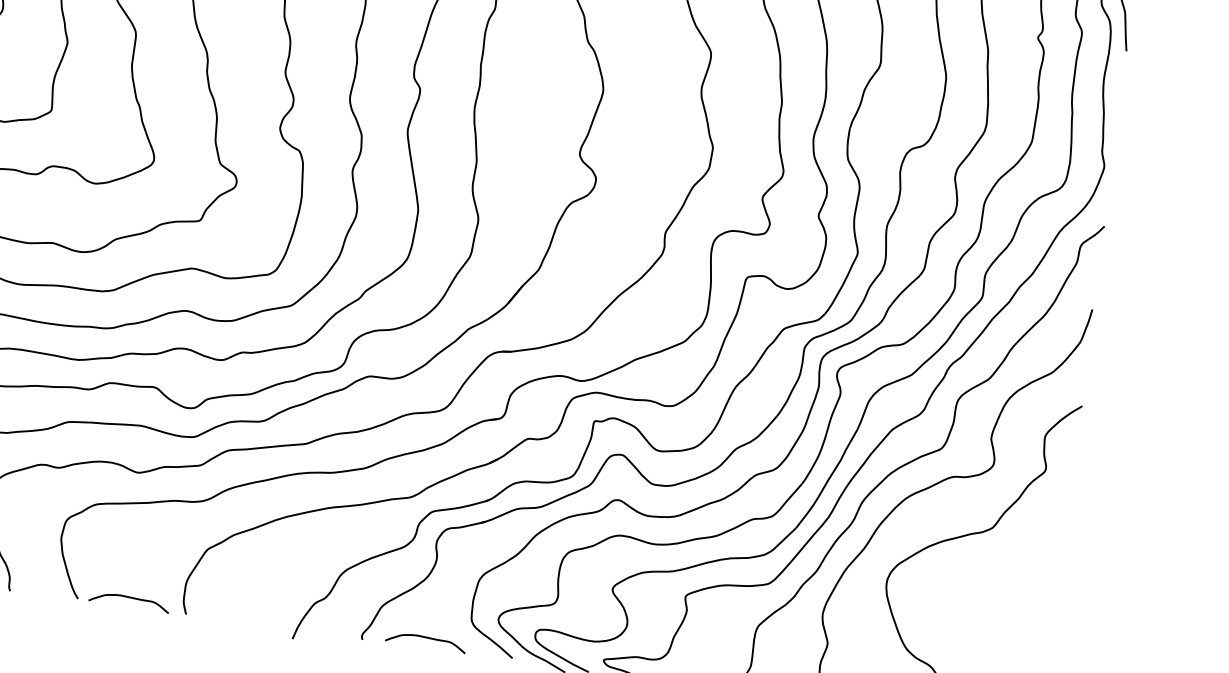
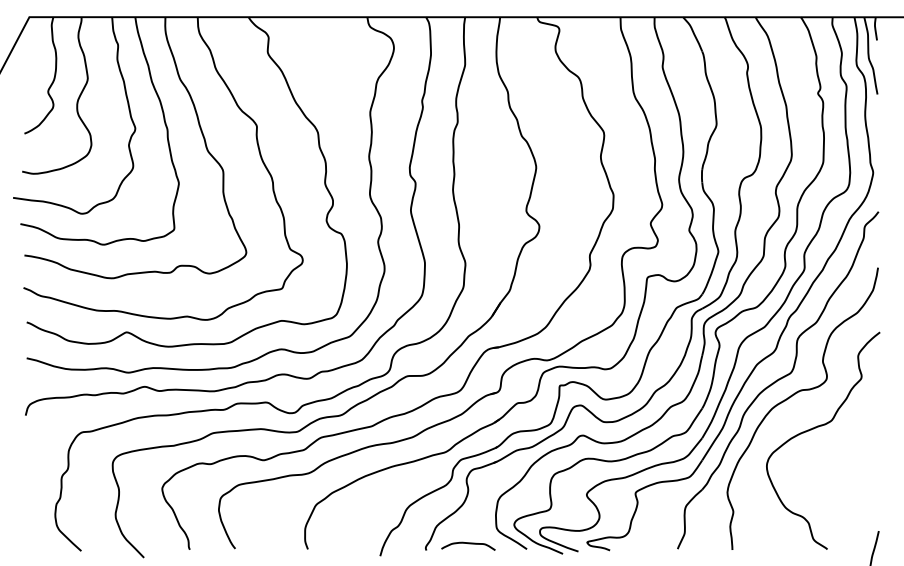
curve: (129, 599) -> (269, 544), removed

